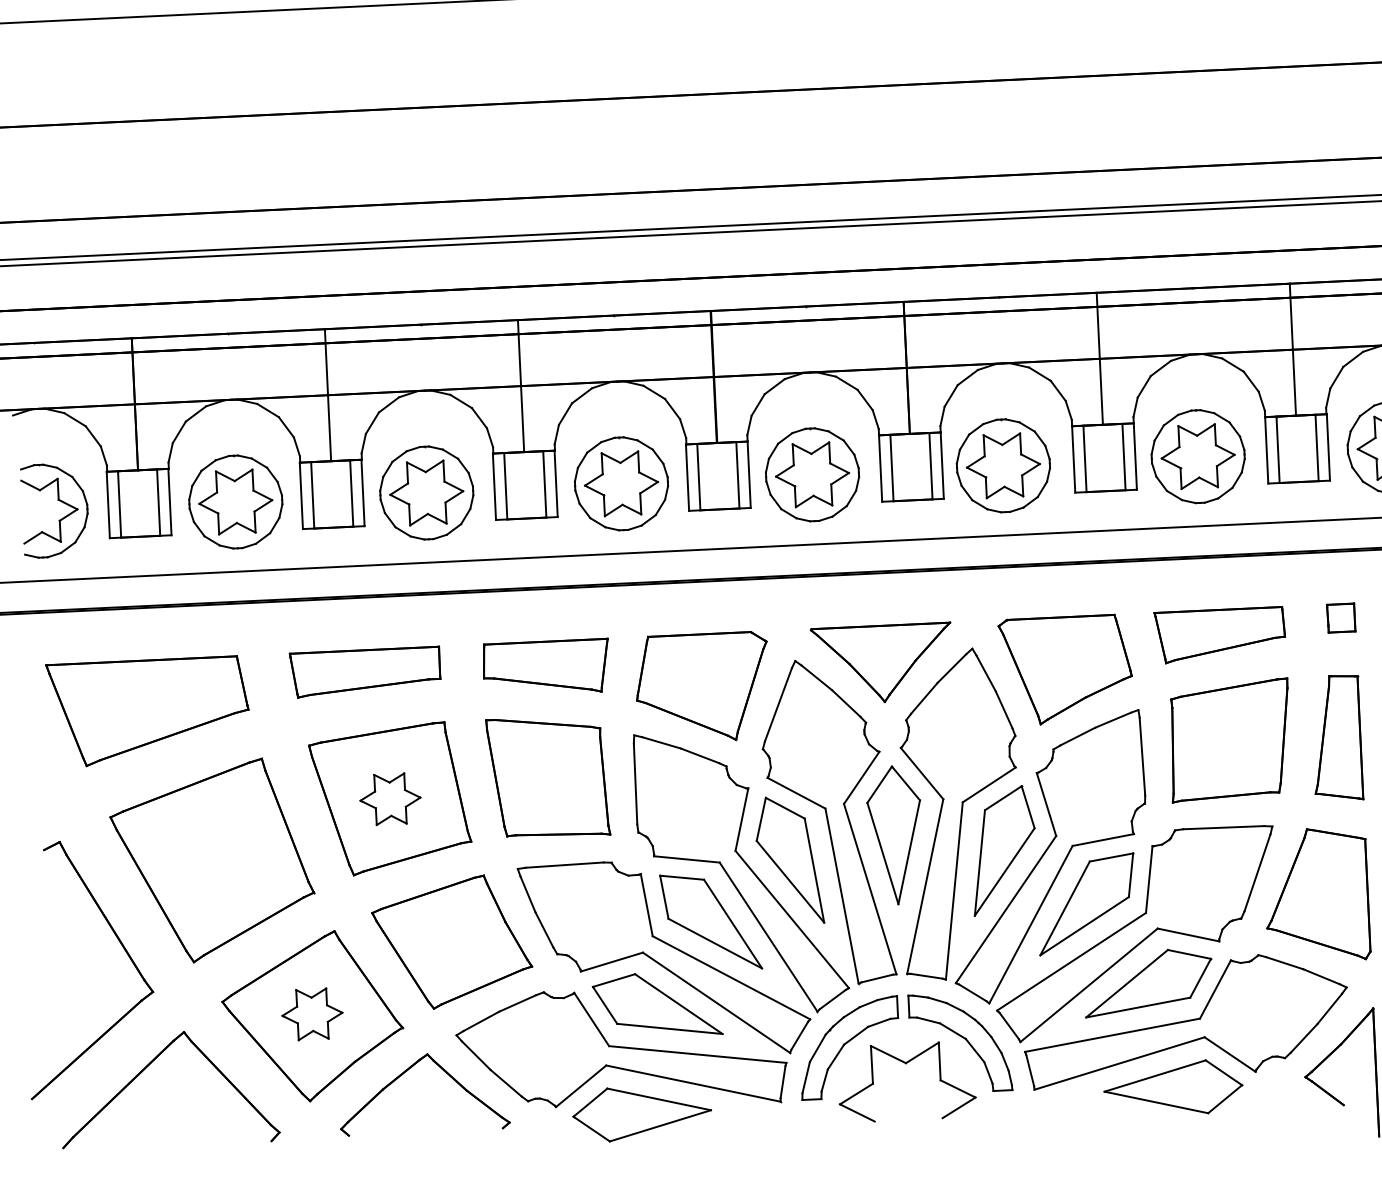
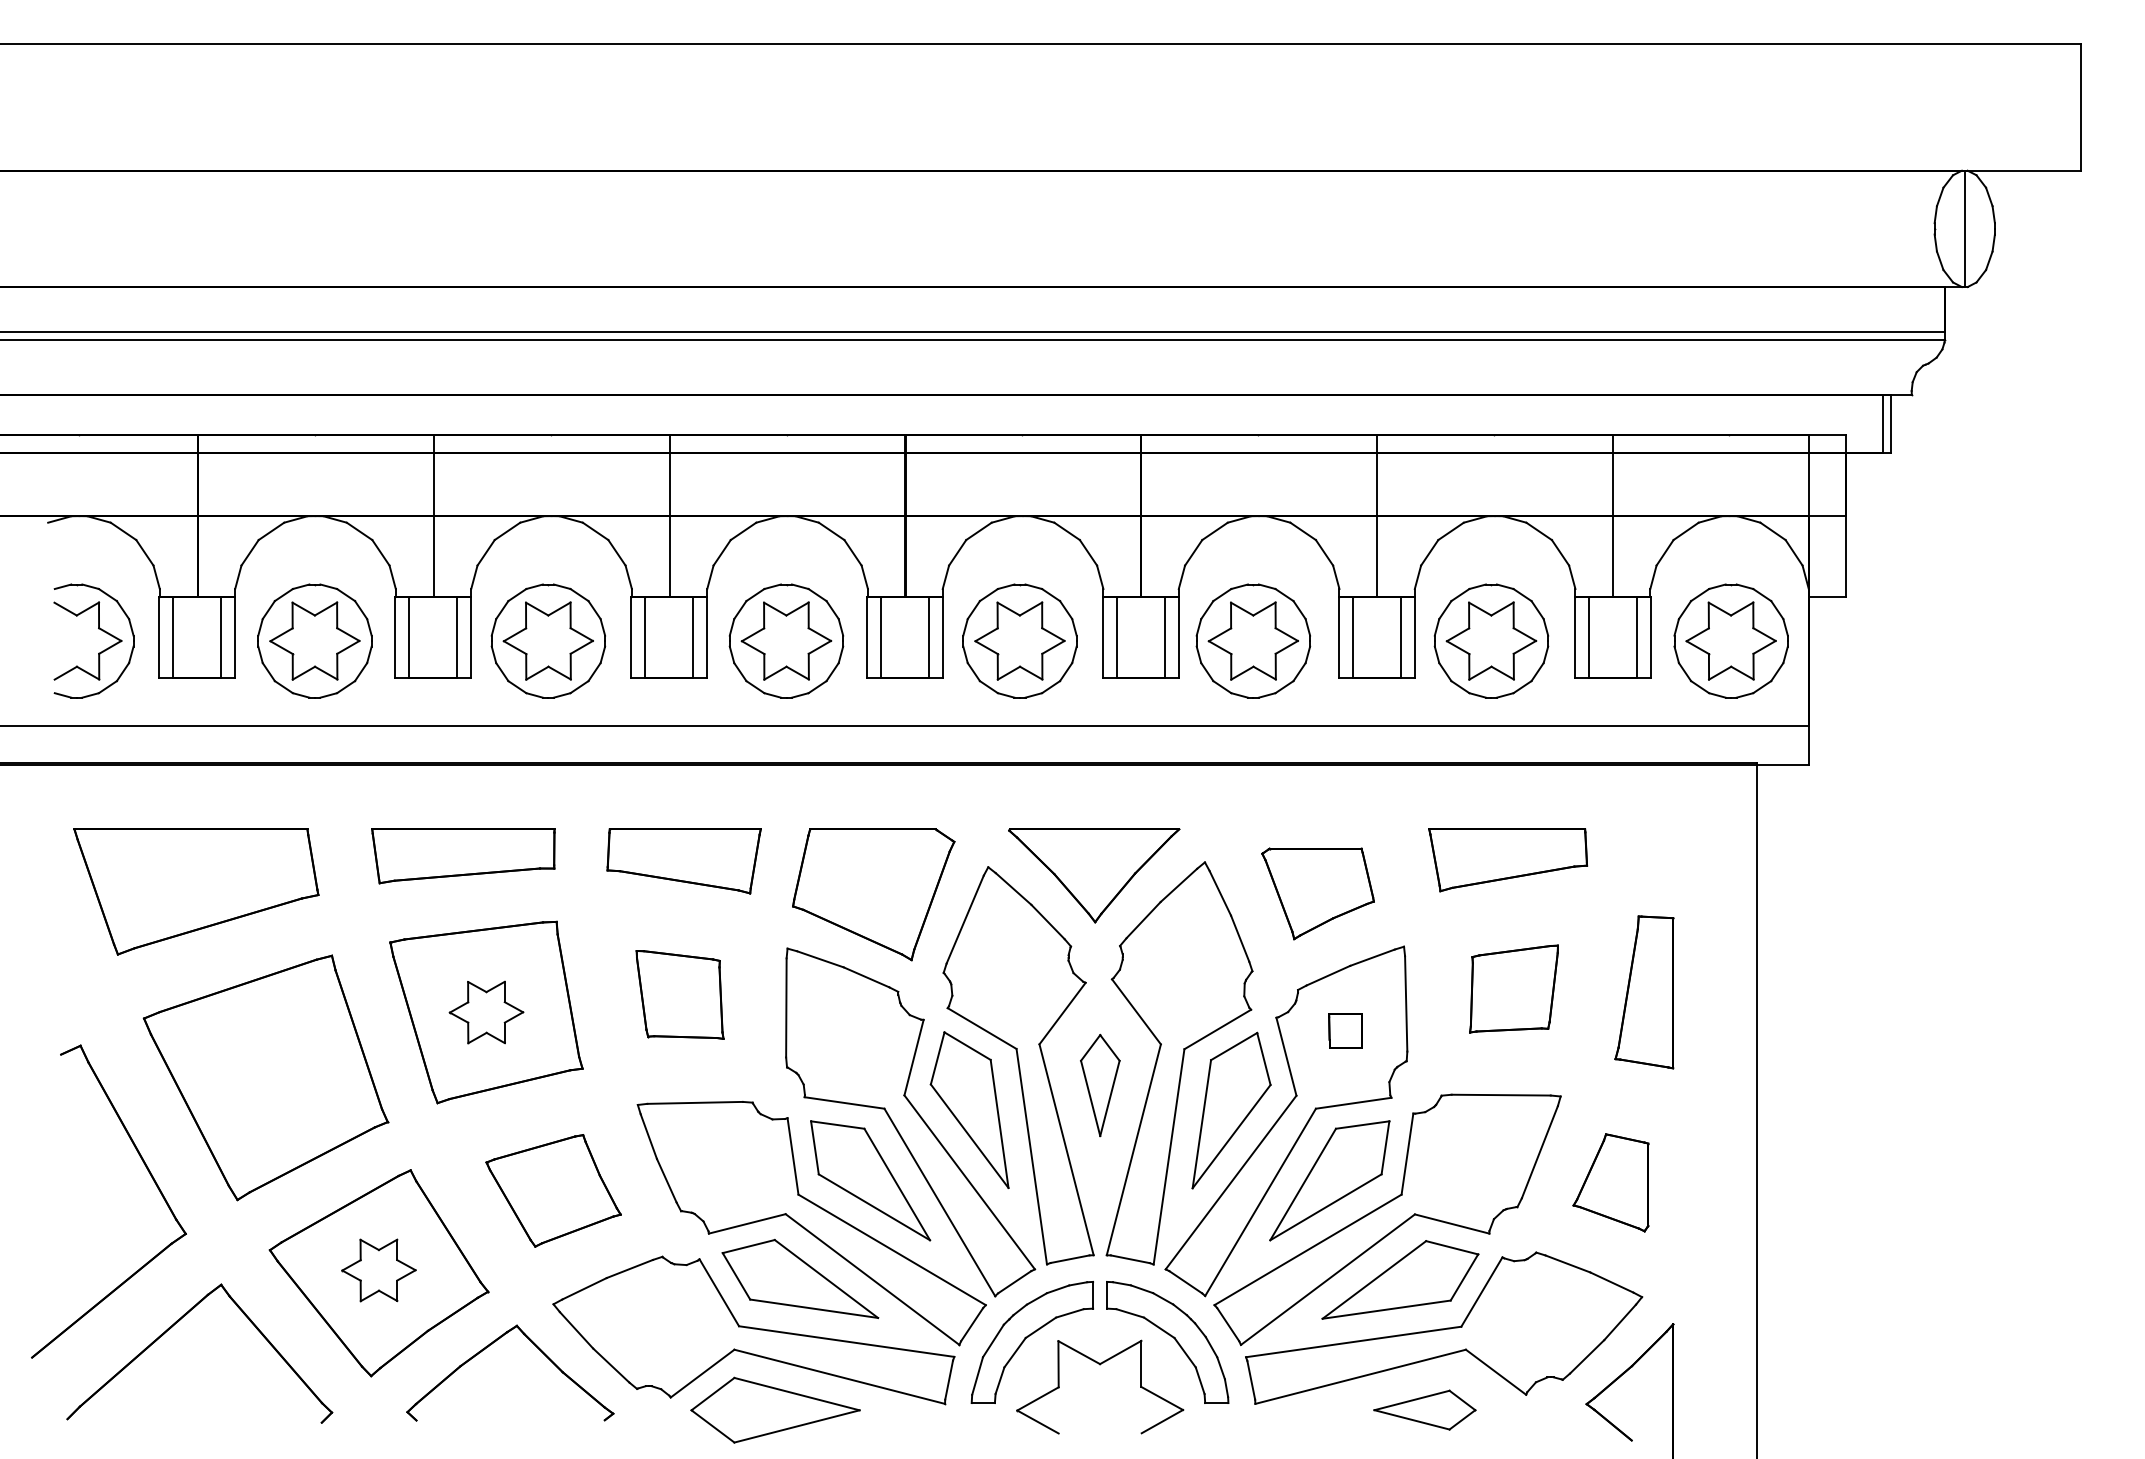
part: (1341, 617) -> (1345, 1030), moved
part: (1065, 669) -> (1317, 893), size x0.7
part: (1229, 739) -> (1513, 988), size x0.6
part: (547, 777) -> (679, 994), size x0.6
part: (895, 835) -> (1100, 1085), size x0.6
part: (1316, 894) -> (1610, 1182), size x0.6
part: (452, 942) -> (553, 1190), size x0.7
part: (1173, 1087) -> (1424, 1409), size x0.6

